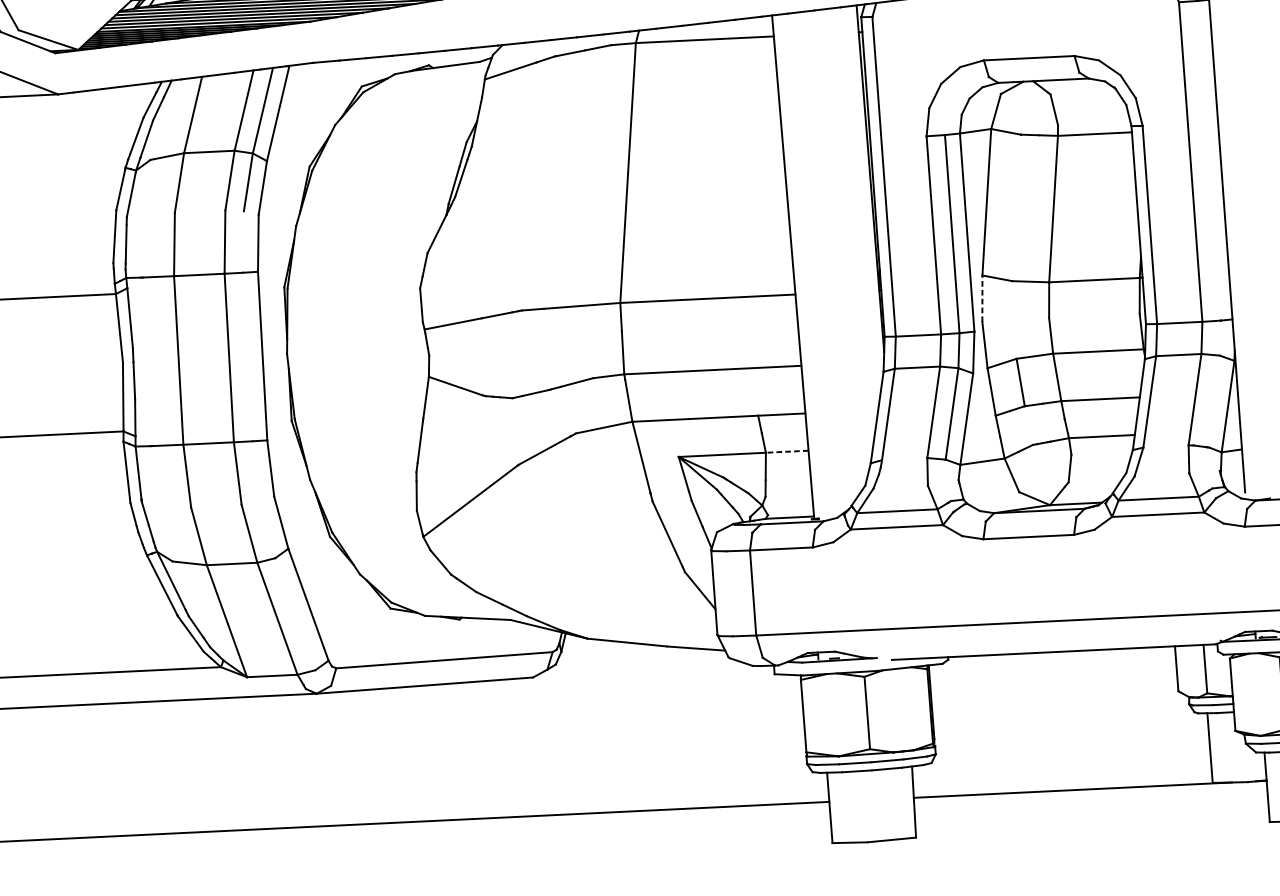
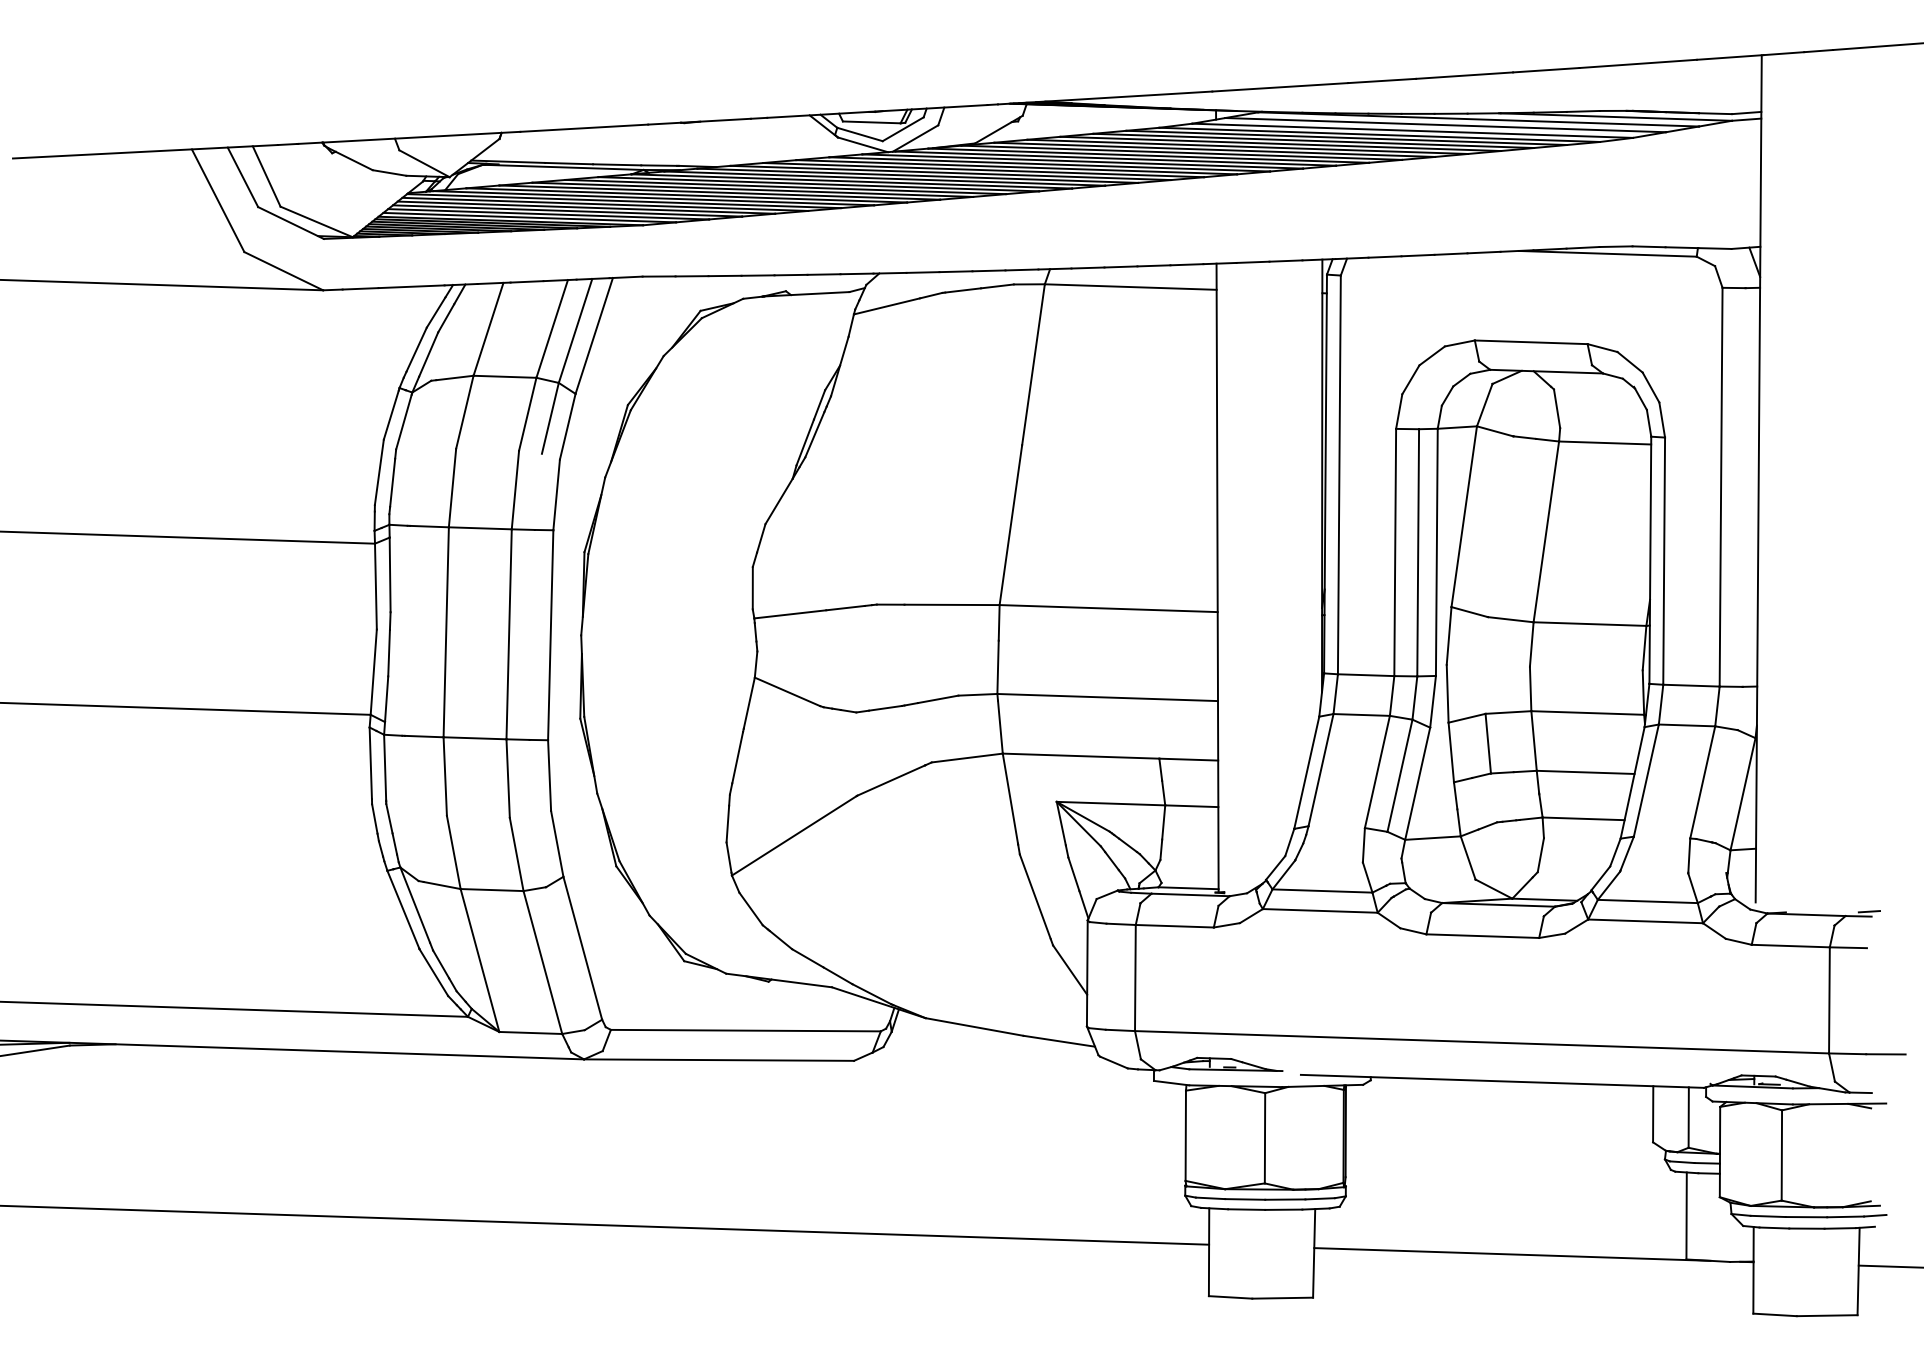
line: (982, 298) -> (1449, 635), dashed -> solid
line: (787, 451) -> (1191, 806), dashed -> solid

